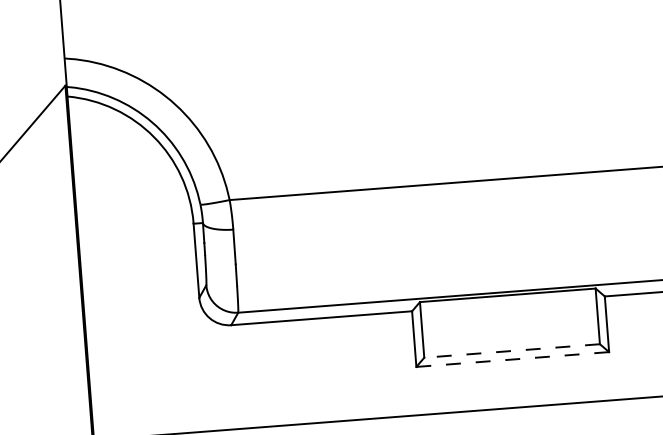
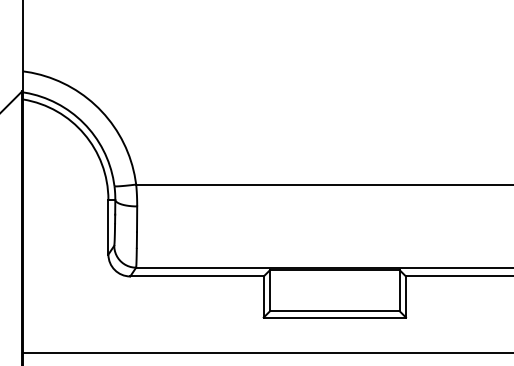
line: (511, 351) -> (334, 311), dashed -> solid
line: (513, 359) -> (335, 317), dashed -> solid

